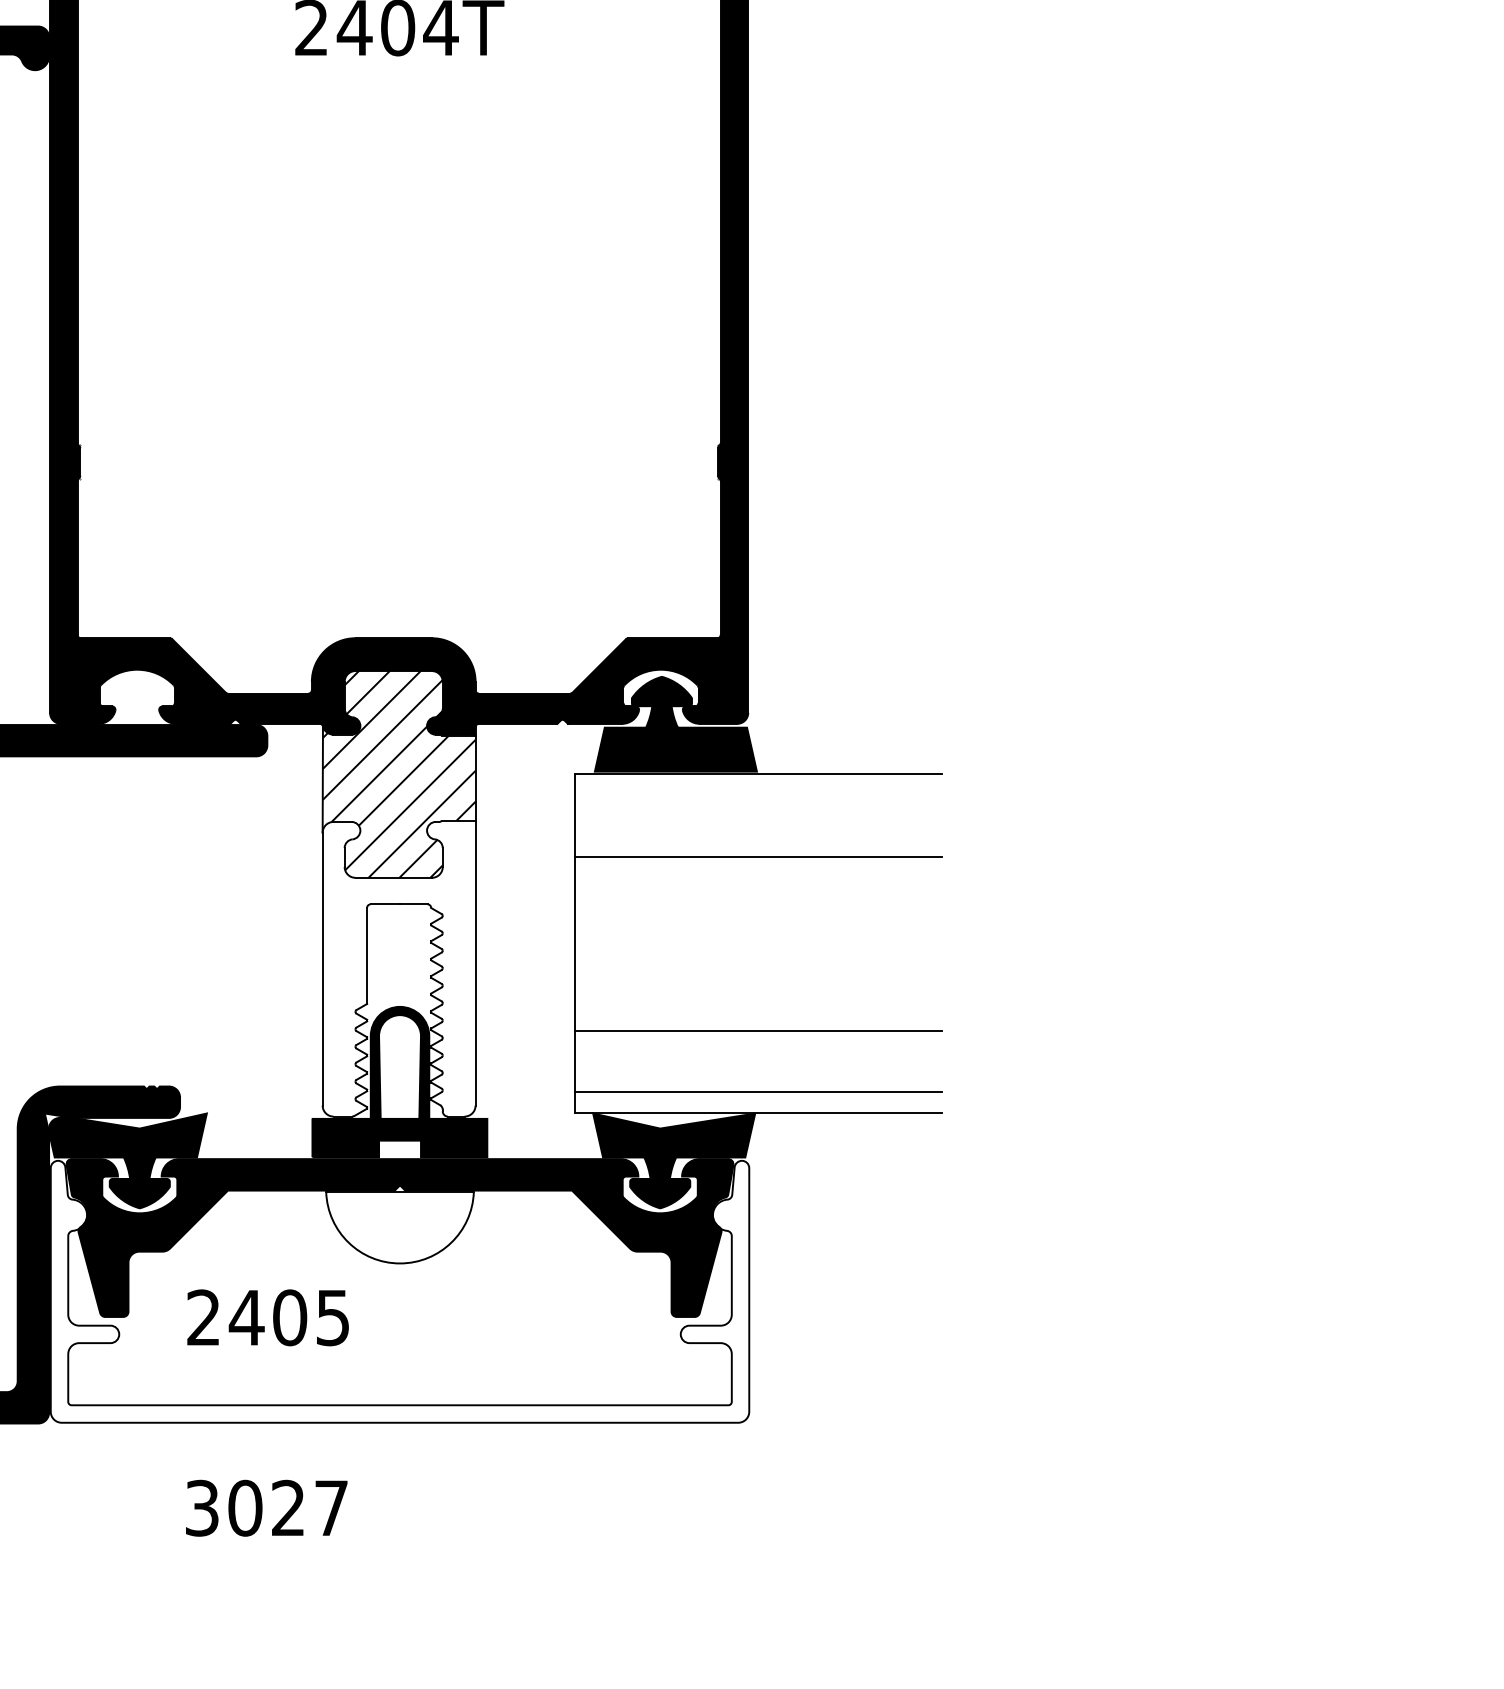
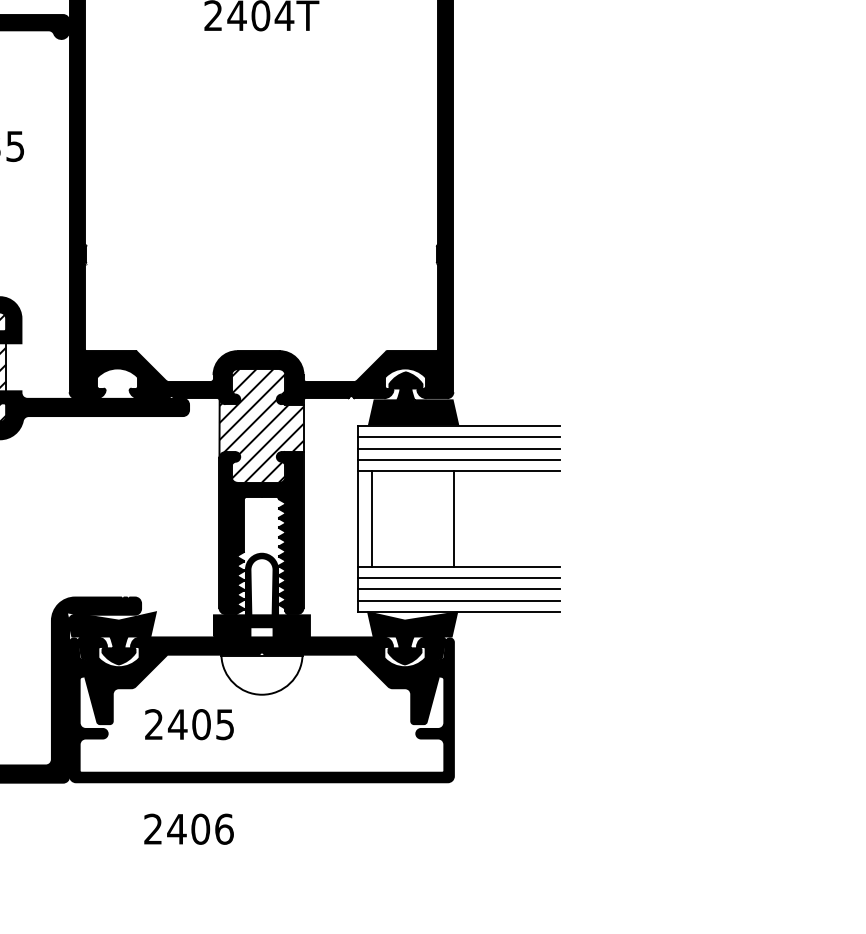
line: (757, 795) -> (458, 437), added
line: (757, 815) -> (458, 448), added
line: (757, 835) -> (458, 459), added
line: (601, 942) -> (372, 518), added
line: (748, 942) -> (453, 518), added
fill: (399, 968) -> (261, 532), added
line: (757, 1051) -> (458, 578), added
line: (757, 1071) -> (458, 589), added
fill: (399, 1292) -> (261, 710), added
text: (266, 1506) -> (188, 828), 3027 -> 2406

